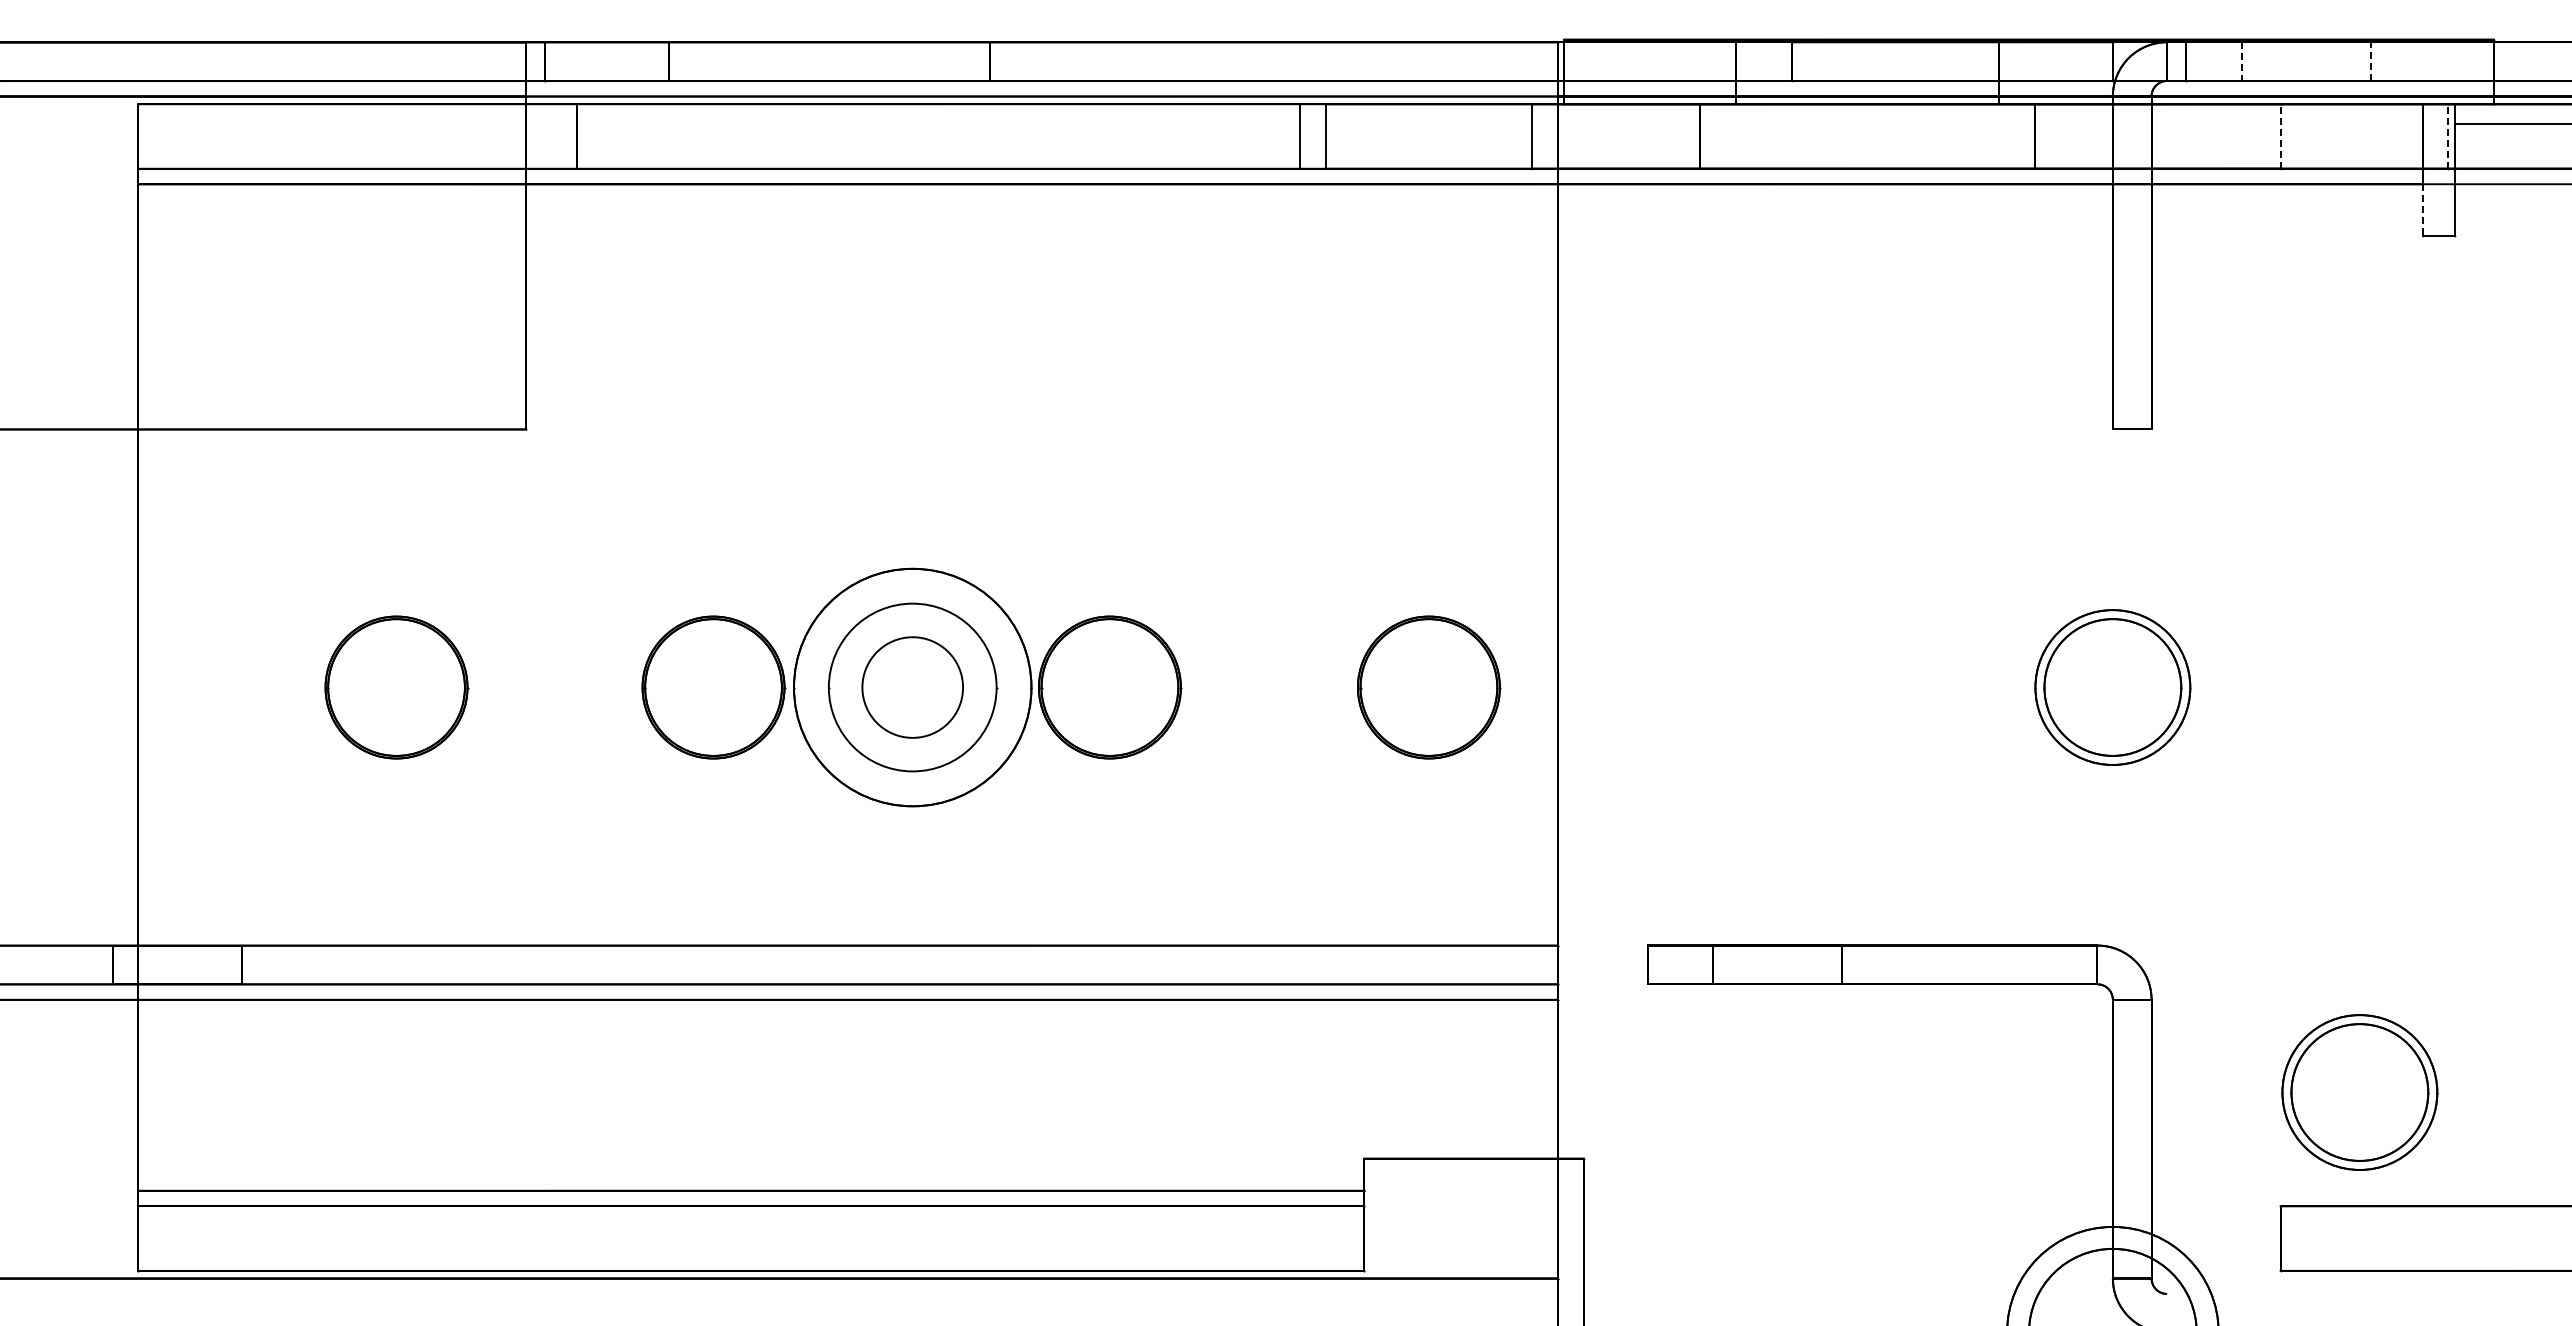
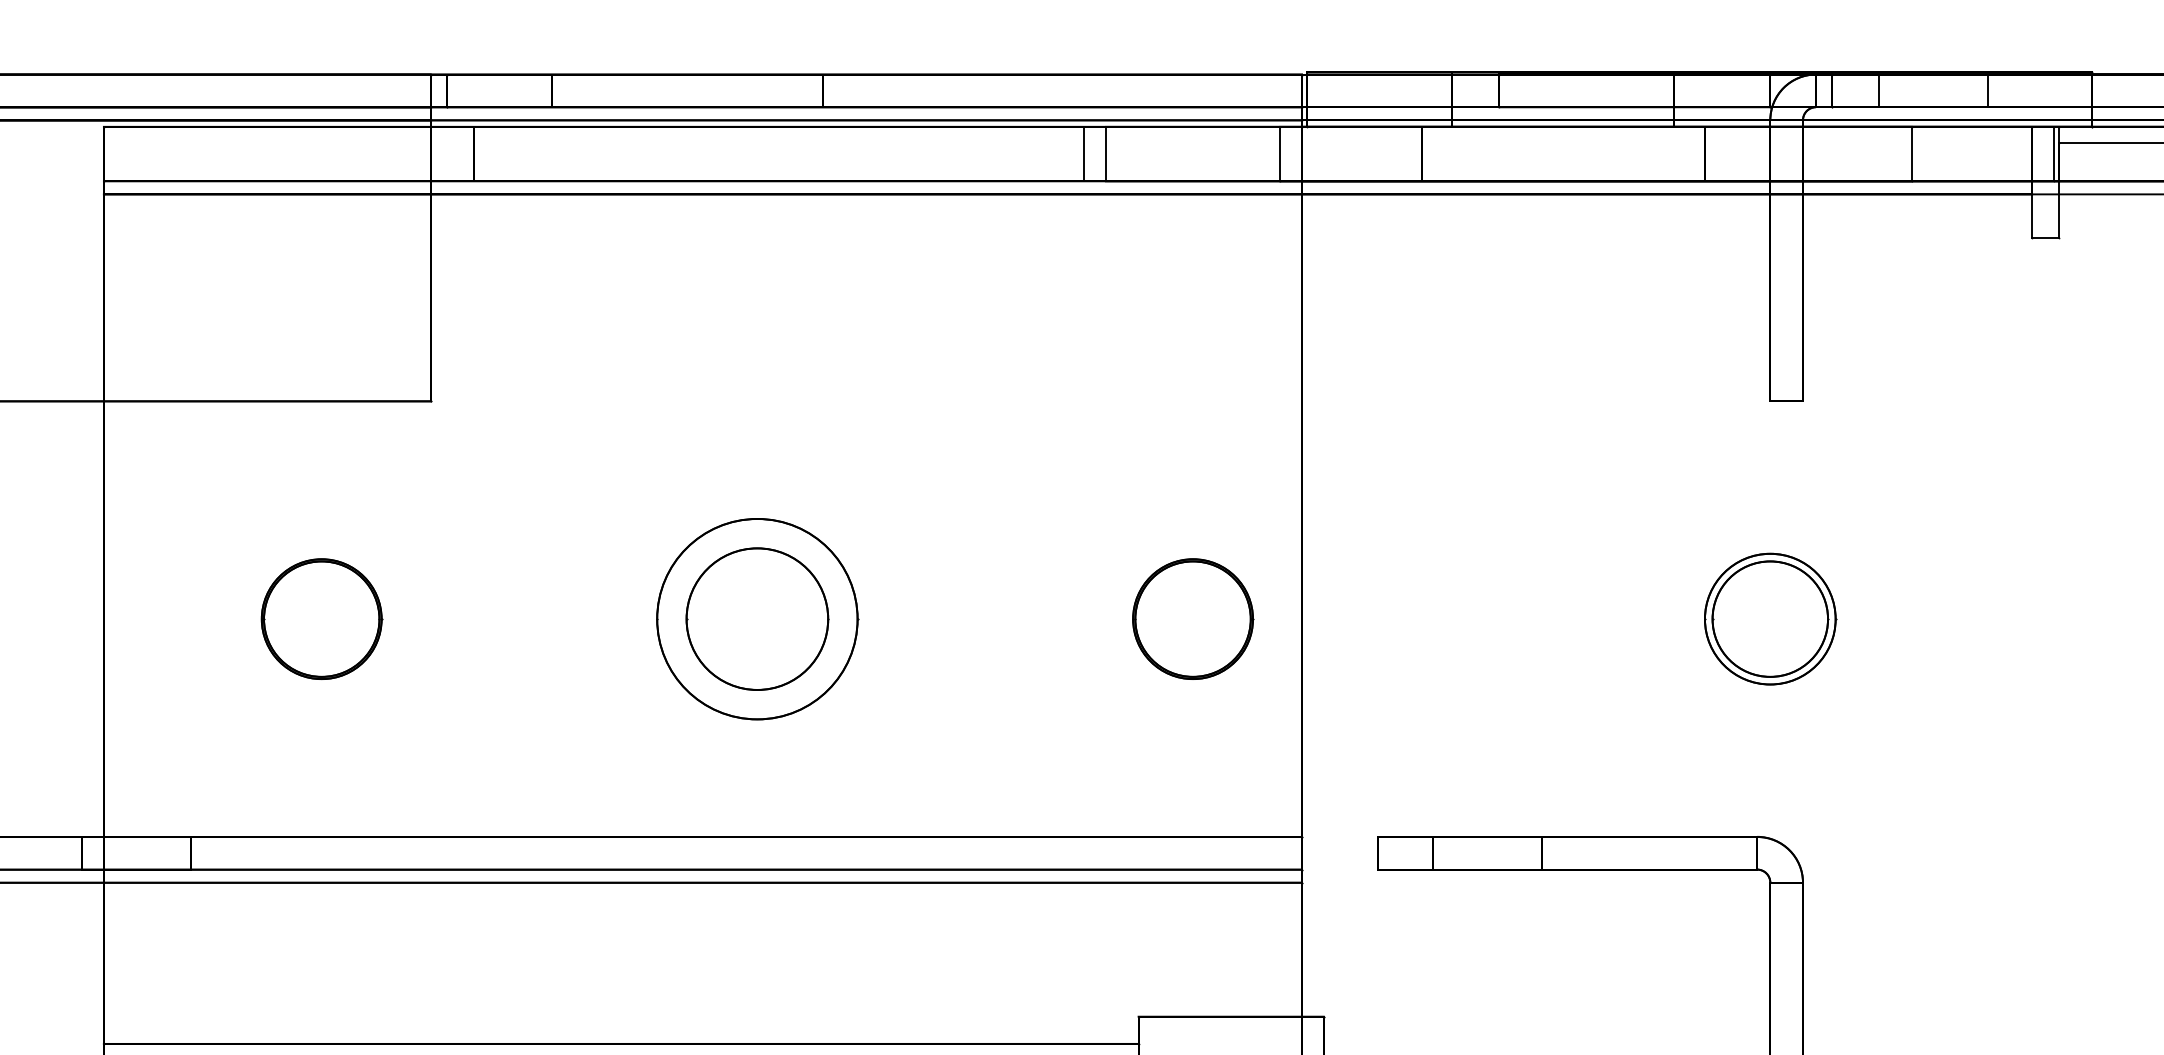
line: (2370, 61) -> (1987, 90), dashed -> solid
line: (2241, 62) -> (1878, 91), dashed -> solid
line: (2280, 136) -> (1911, 154), dashed -> solid
line: (2448, 136) -> (2053, 154), dashed -> solid
line: (2422, 210) -> (2031, 216), dashed -> solid
part: (713, 687) -> (589, 619), removed
circle: (912, 687) -> (757, 619), size x1.67
part: (1110, 687) -> (924, 619), removed
part: (2359, 1092) -> (1978, 960), removed

